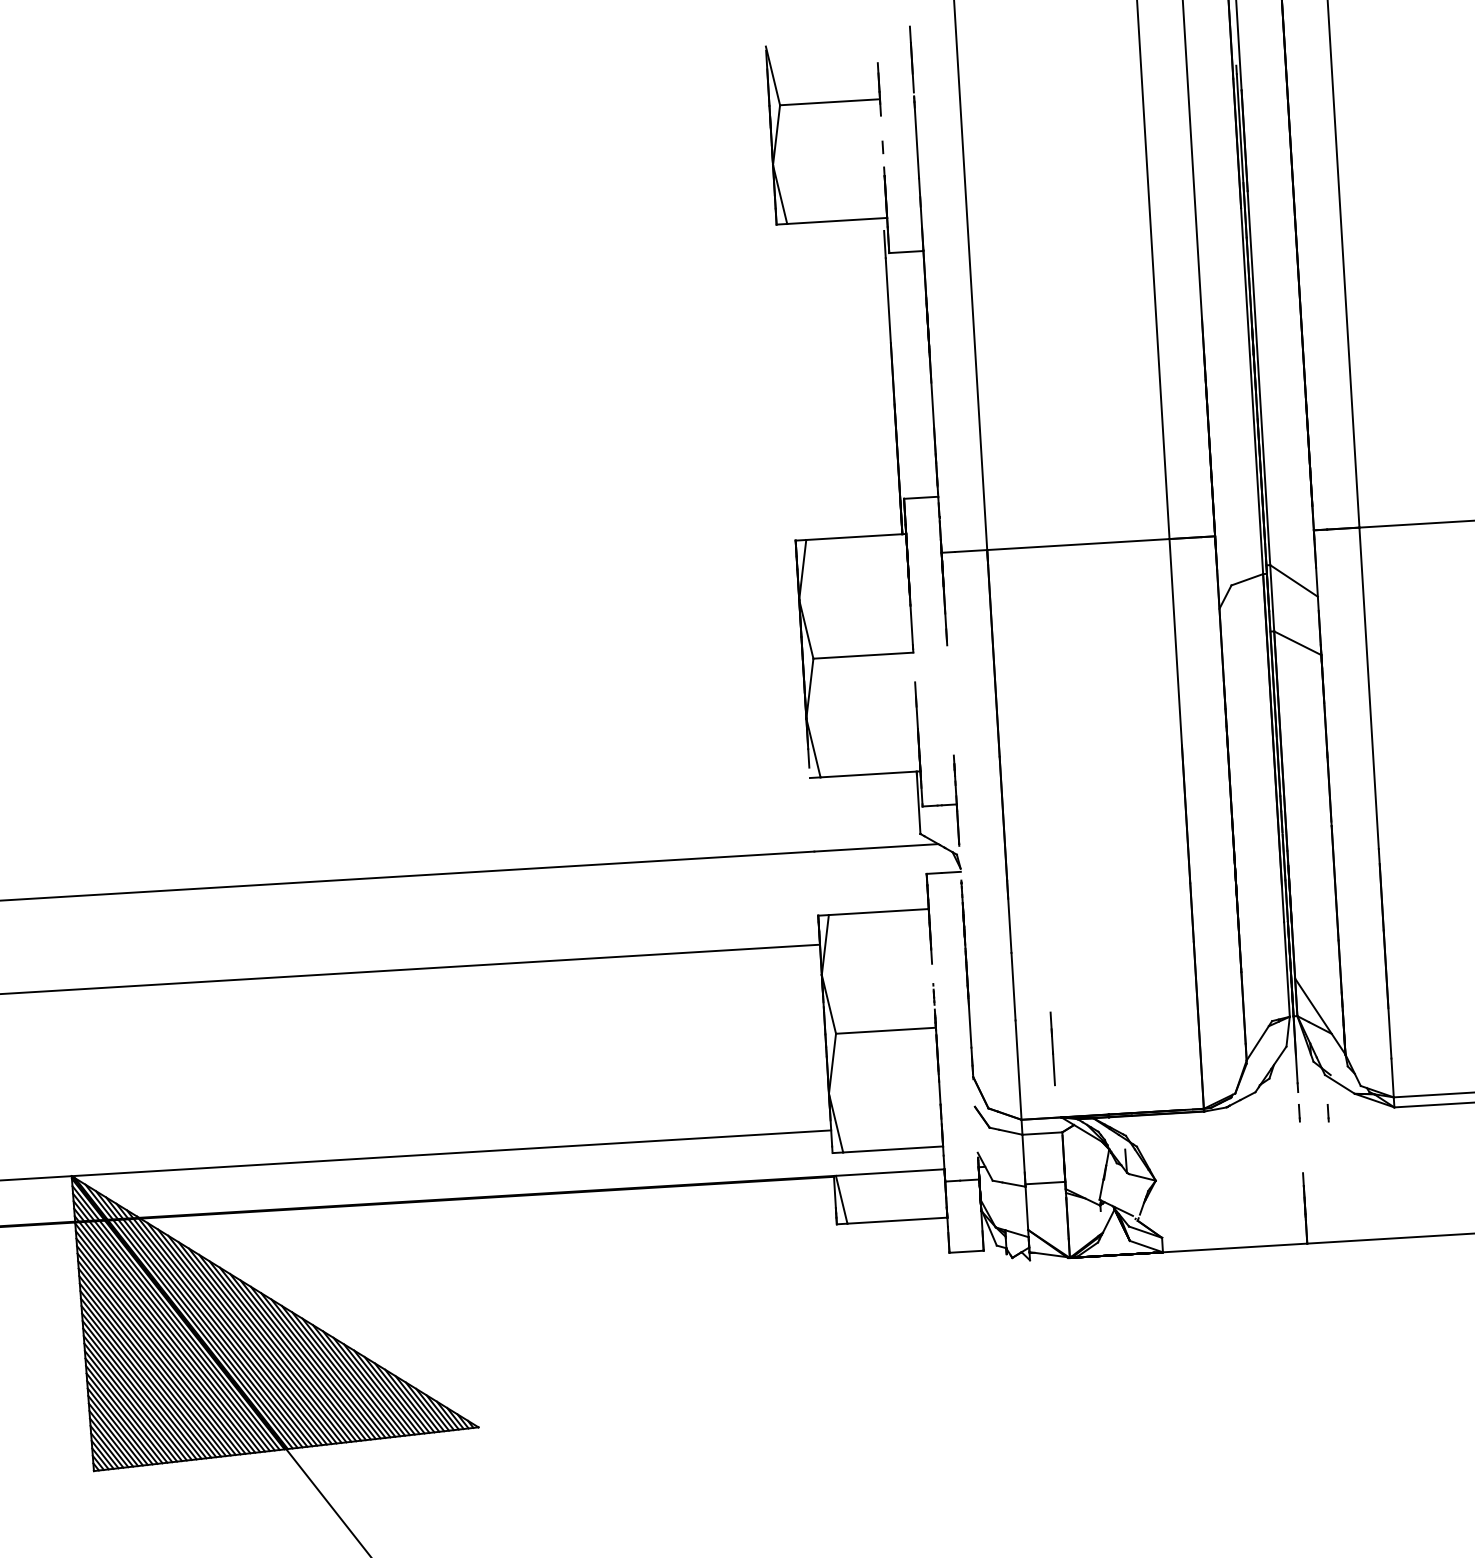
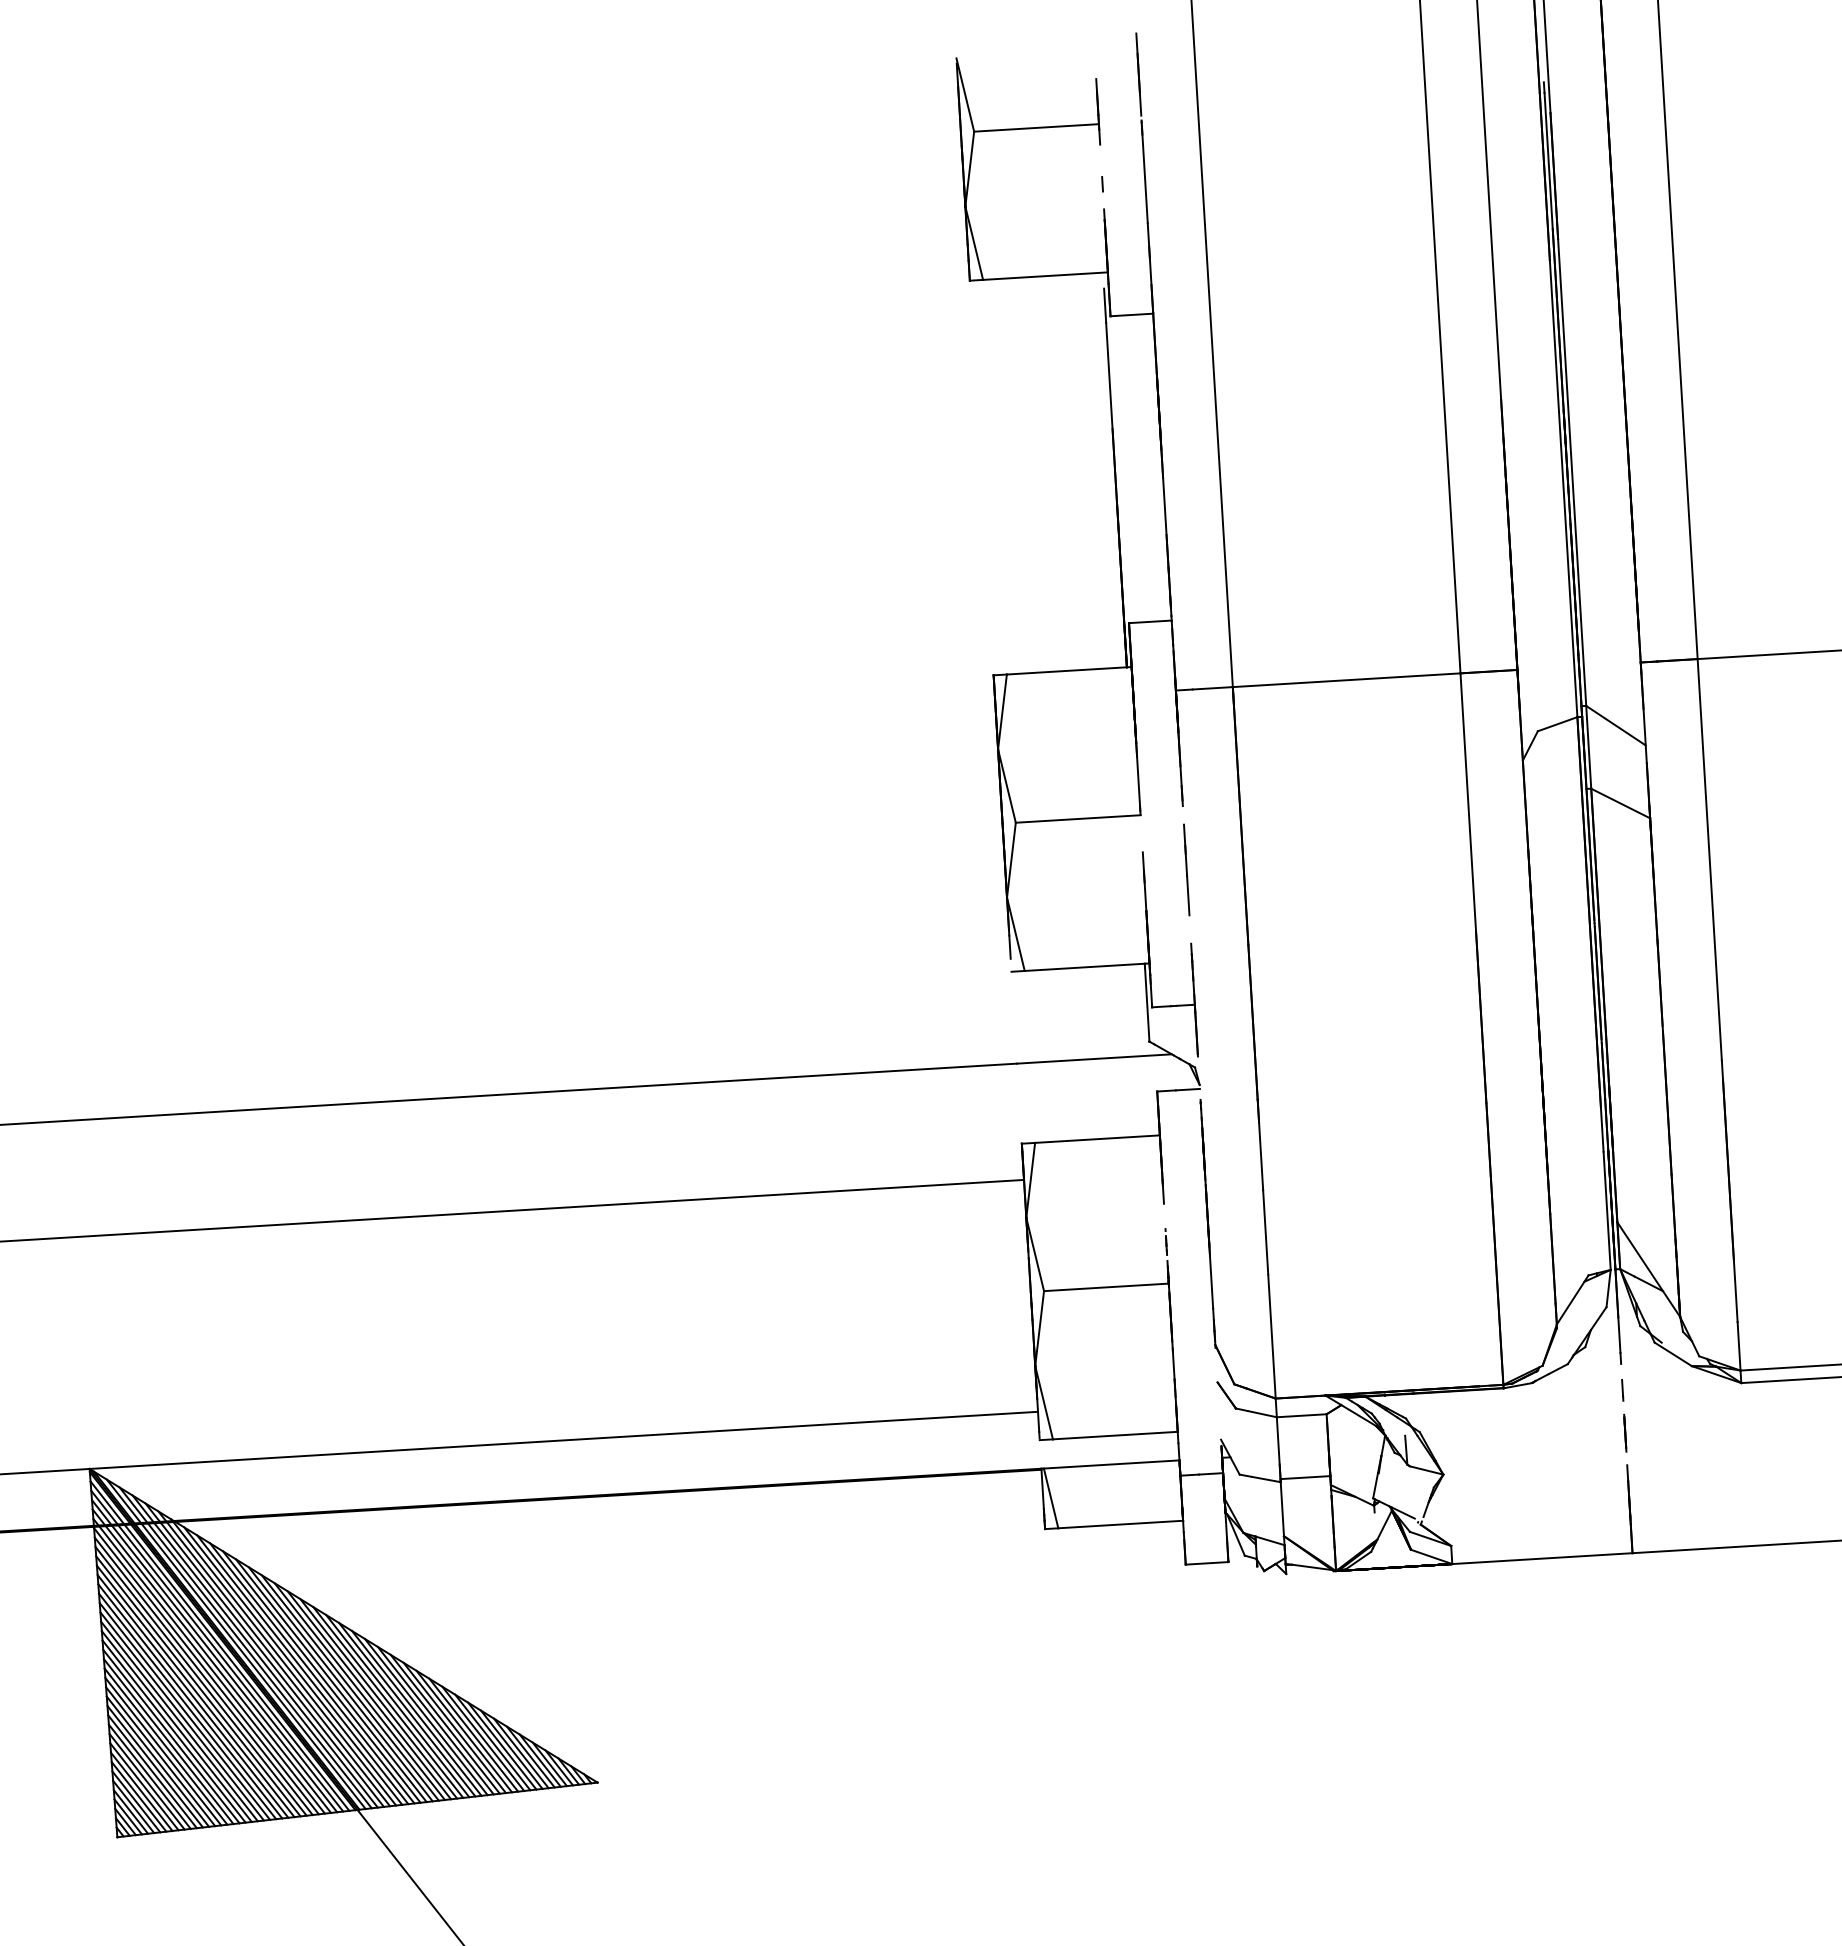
line: (1052, 1048) -> (1186, 869), moved
line: (1328, 1113) -> (1658, 1390), removed
line: (1301, 1146) -> (1625, 1432), added

